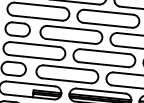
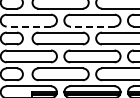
line: (37, 18) -> (28, 26), solid -> dashed
line: (106, 25) -> (91, 26), solid -> dashed

